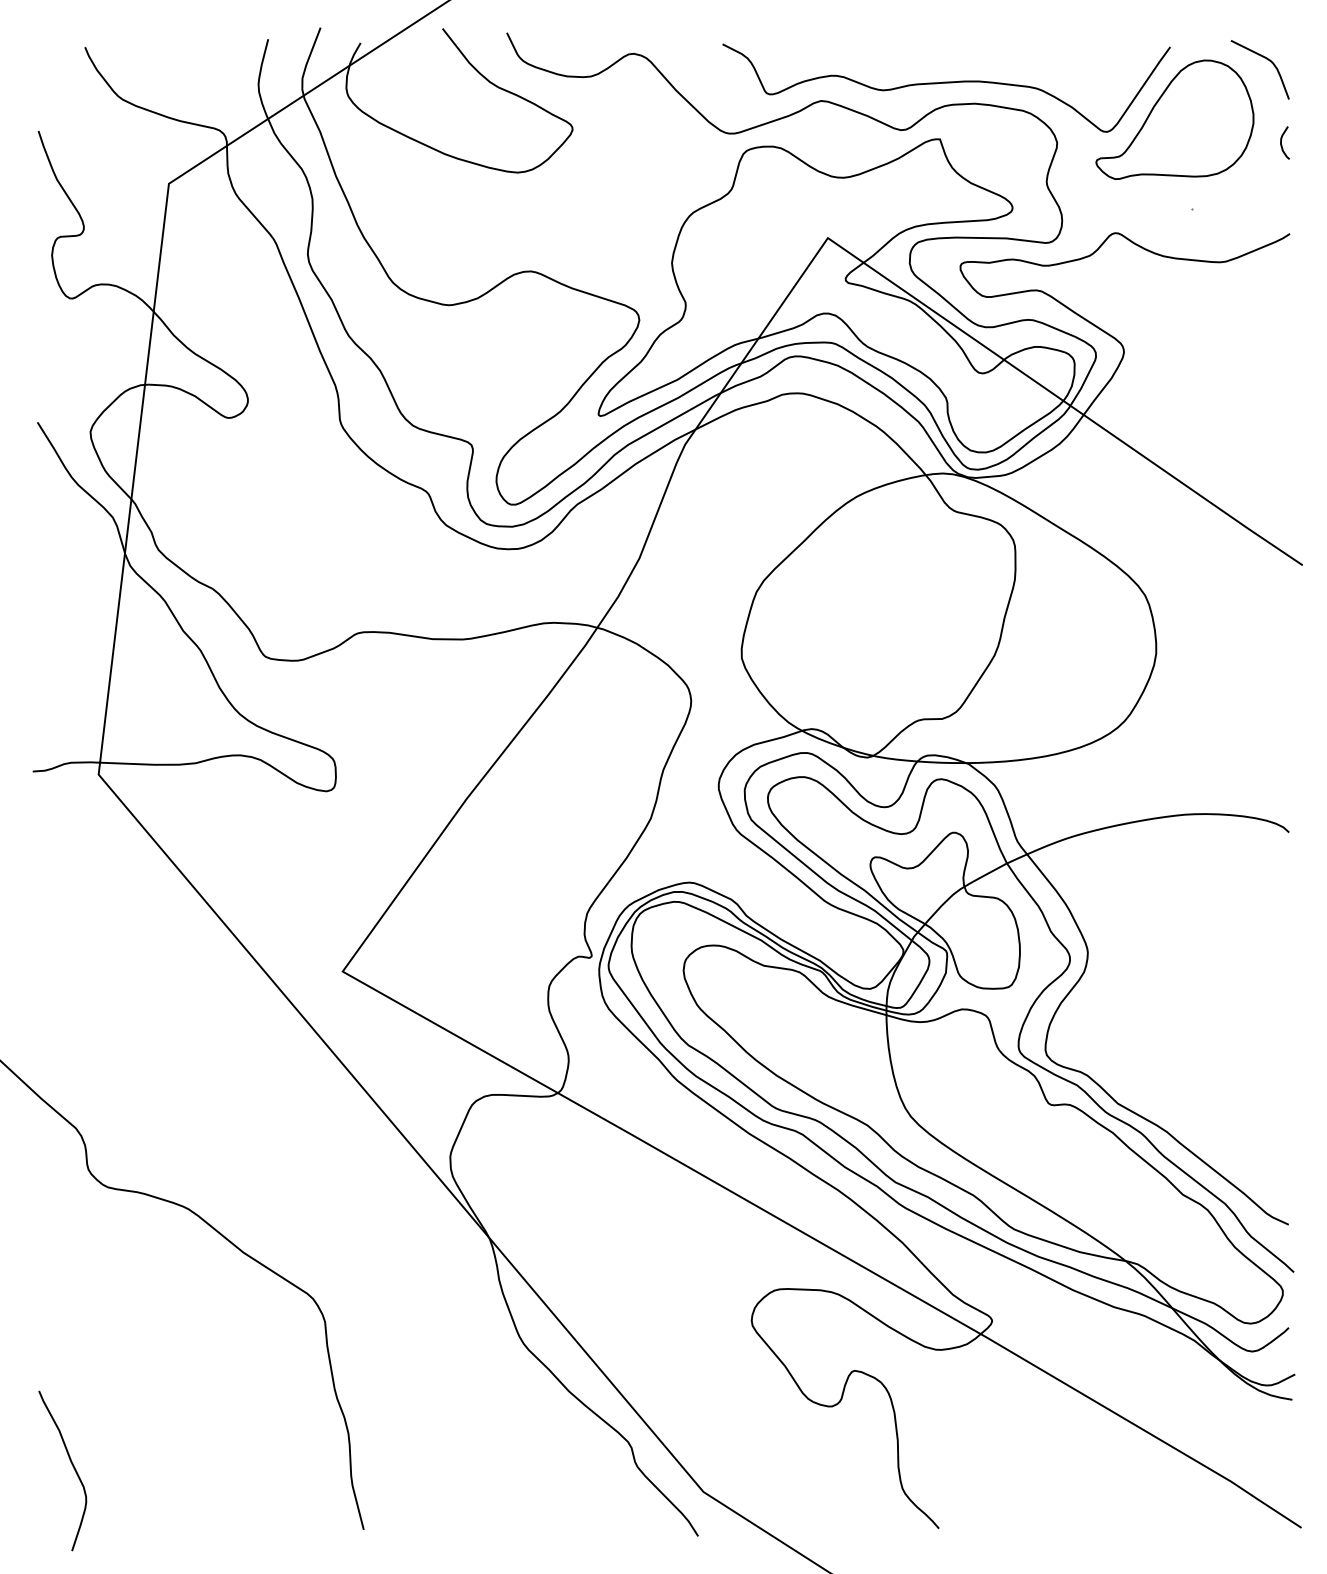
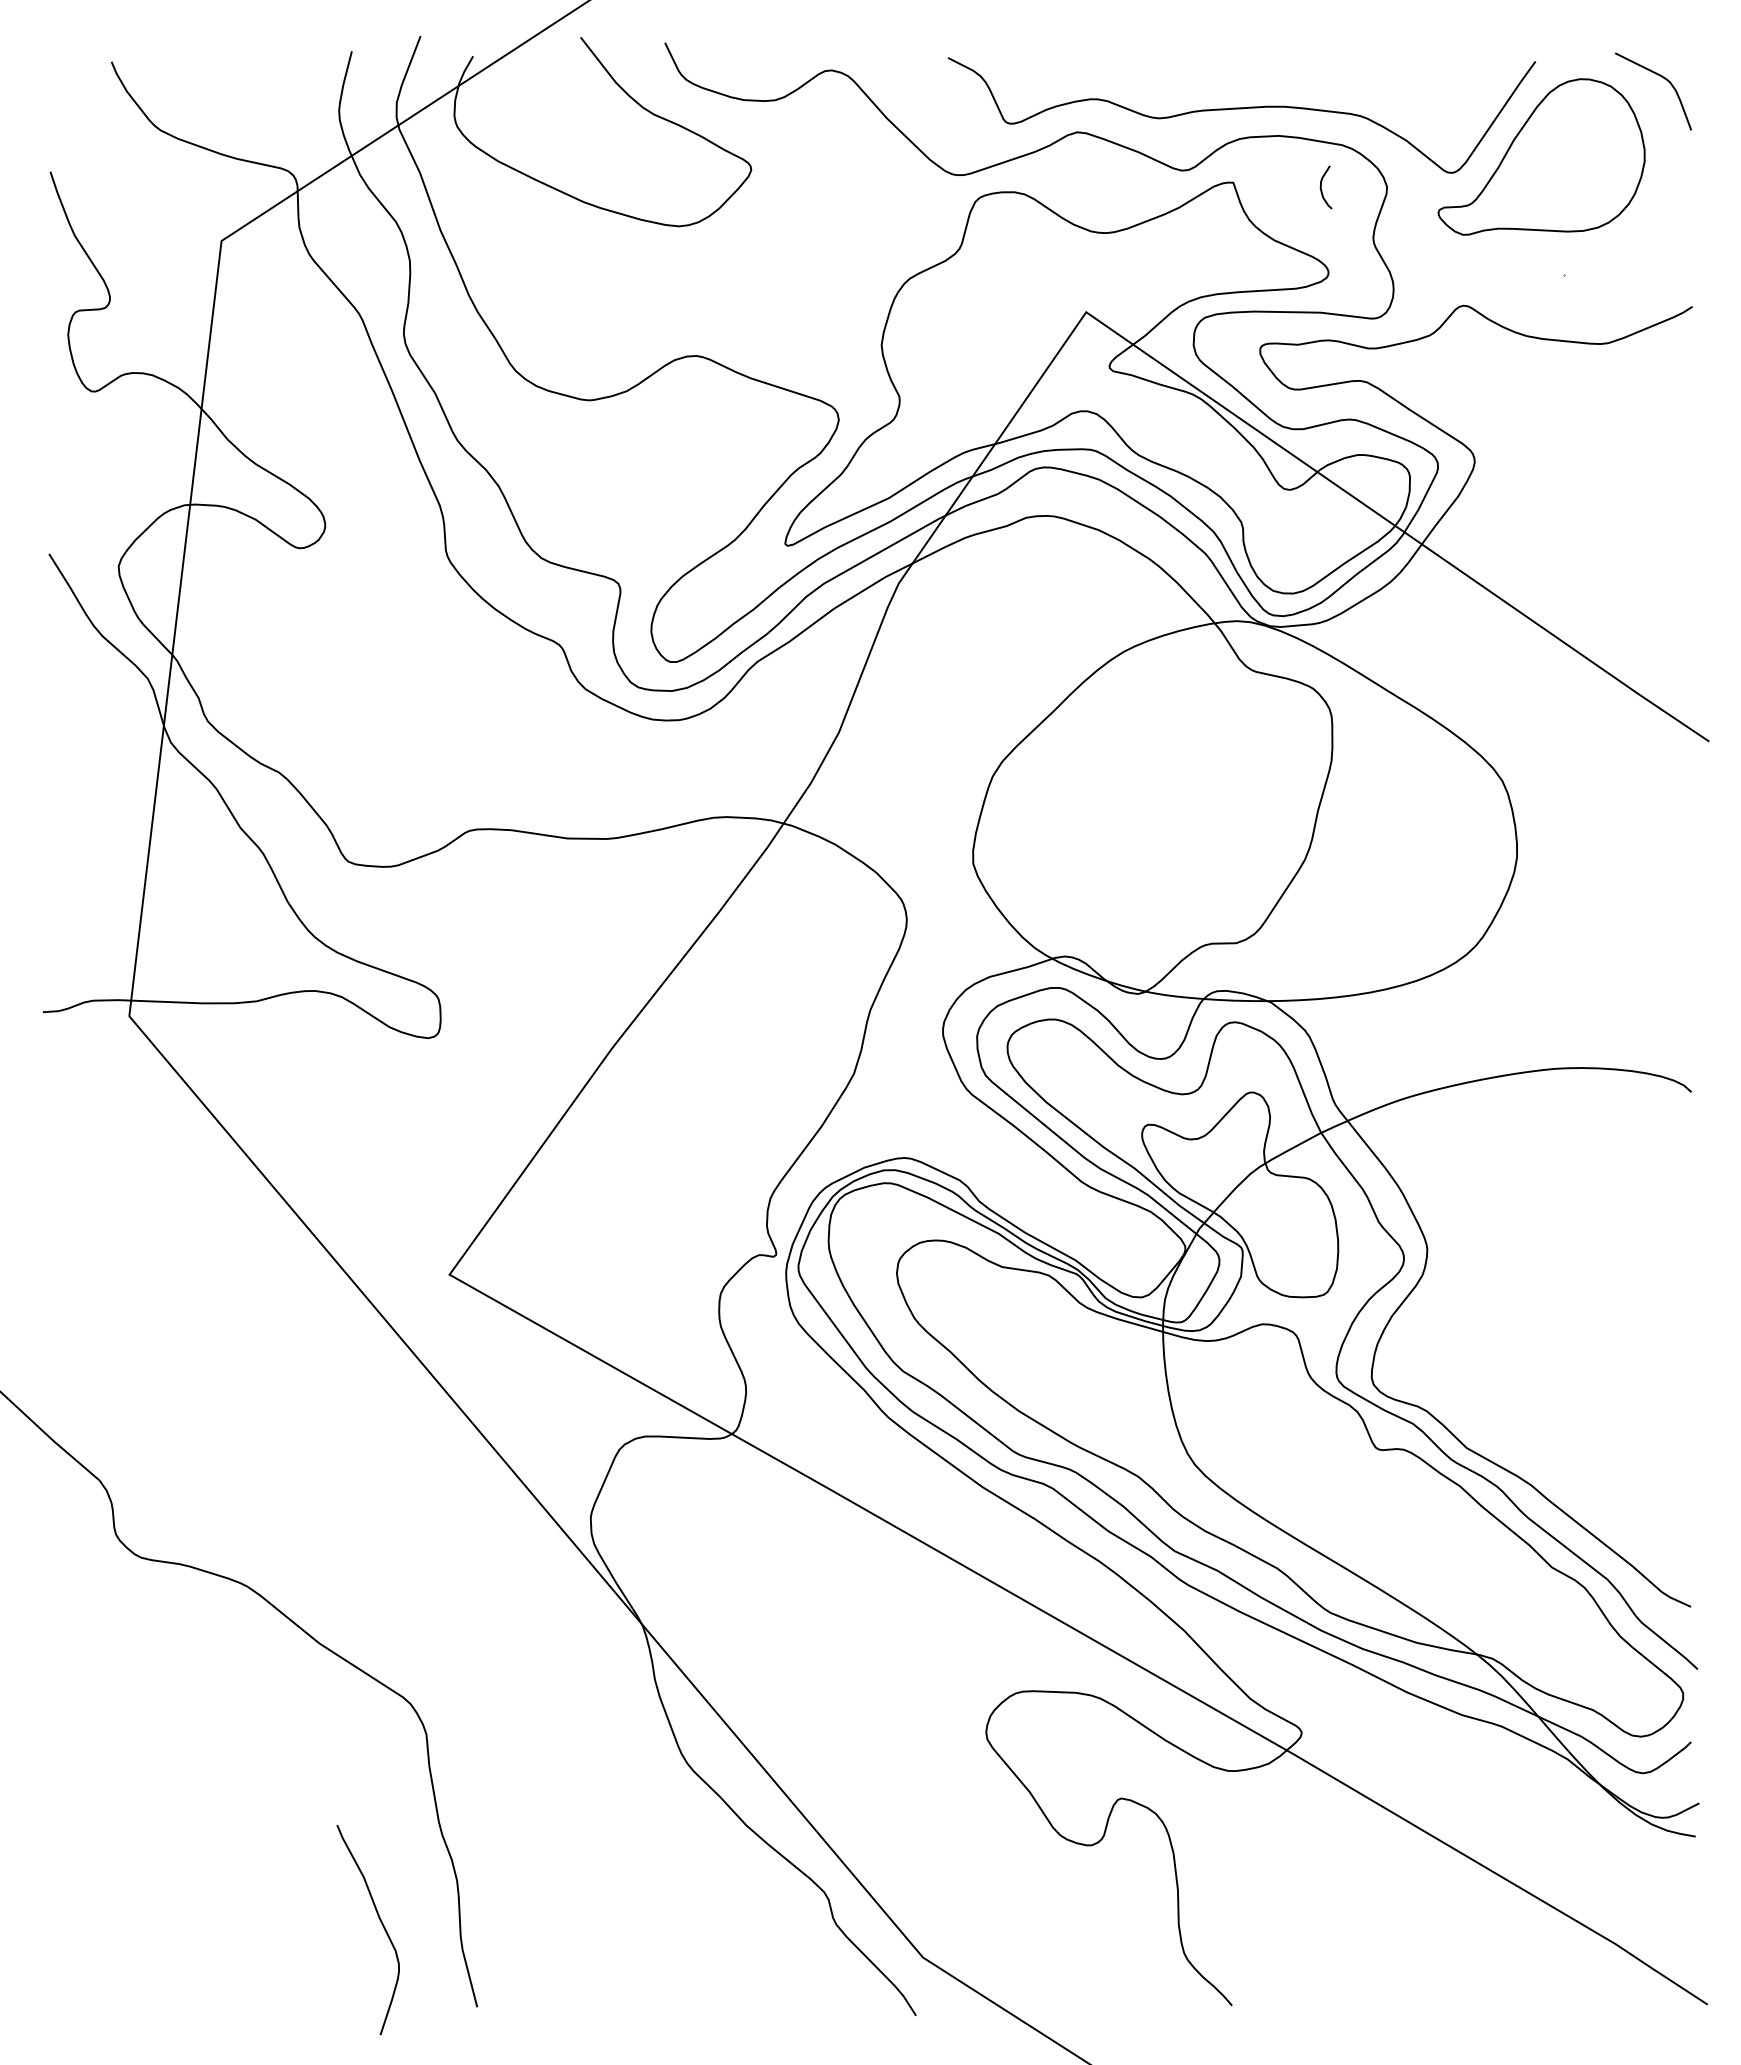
curve: (1281, 143) -> (1321, 187), moved
curve: (72, 1466) -> (381, 1924), moved

